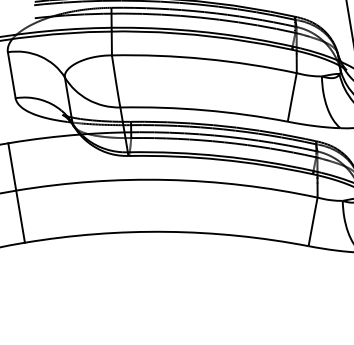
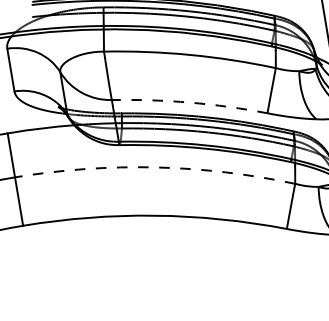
arc: (204, 110) -> (190, 102), solid -> dashed
arc: (167, 179) -> (155, 167), solid -> dashed

